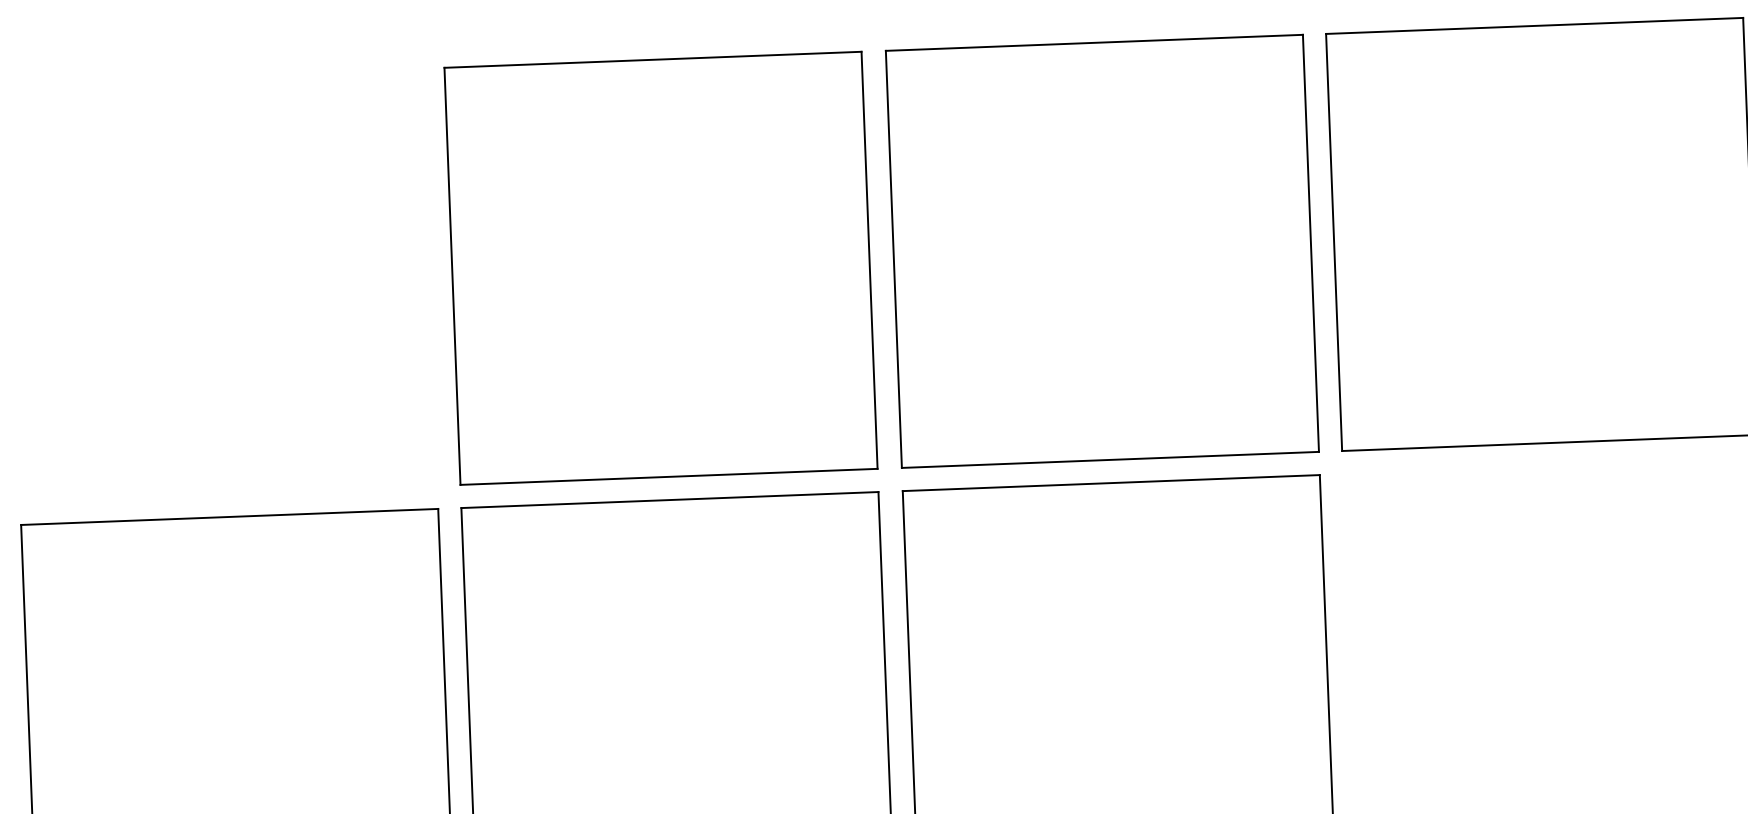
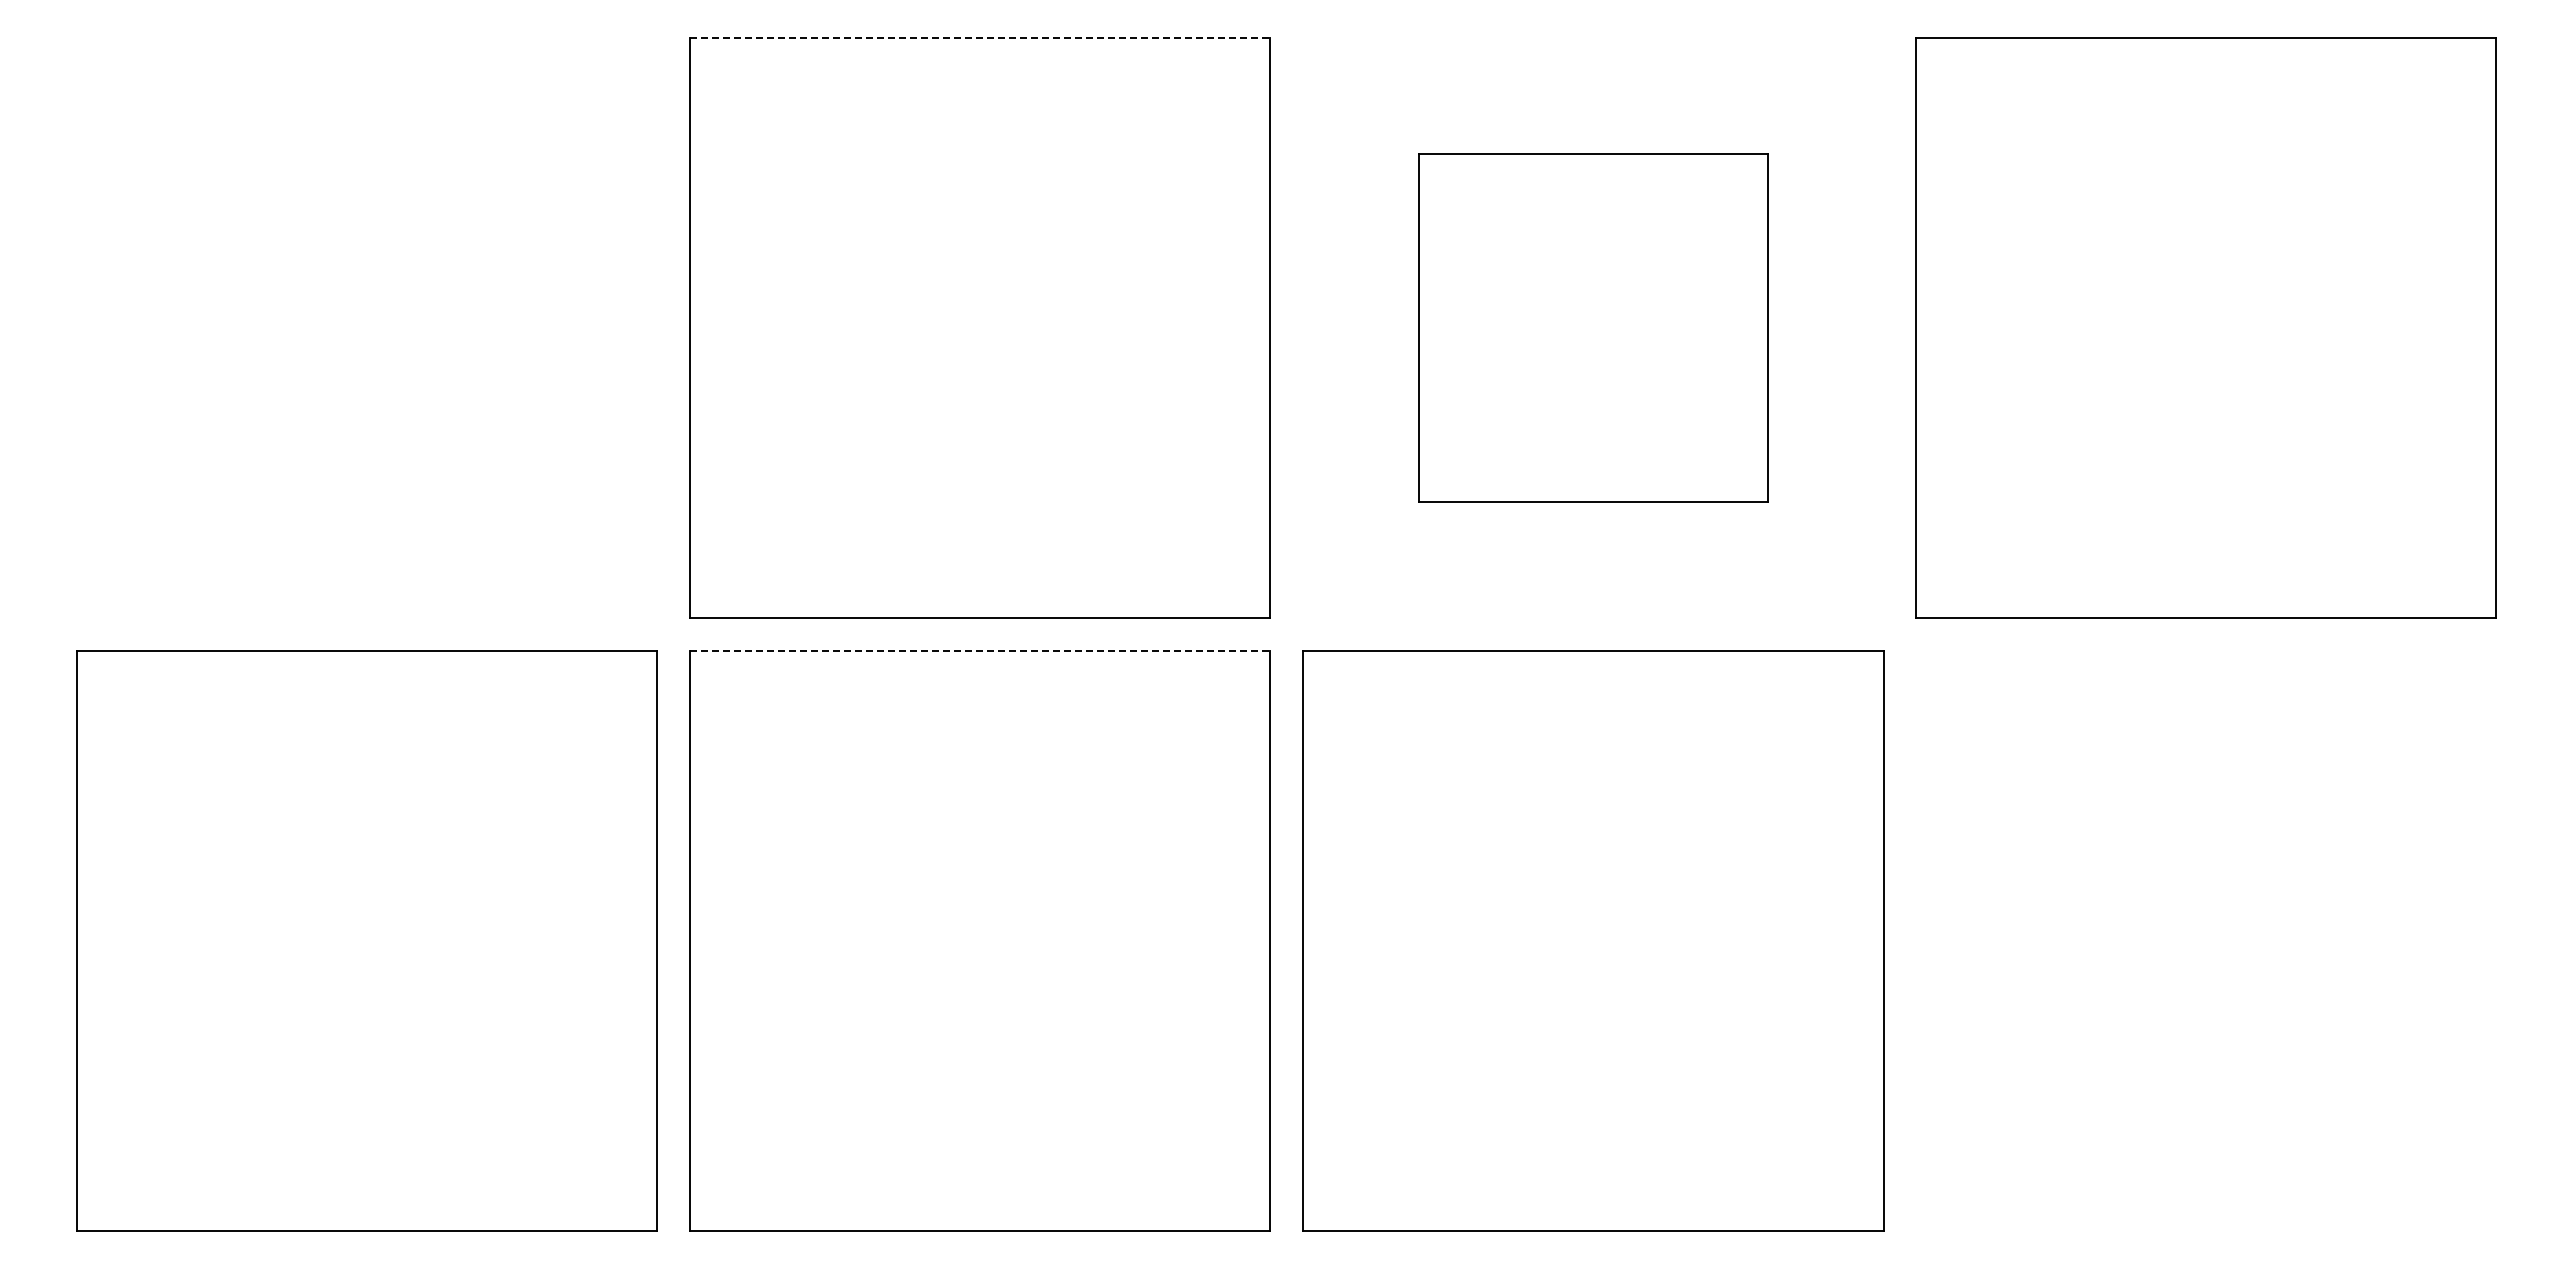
line: (653, 59) -> (980, 38), solid -> dashed
part: (1102, 250) -> (1593, 327), size x0.6
line: (670, 499) -> (980, 650), solid -> dashed

